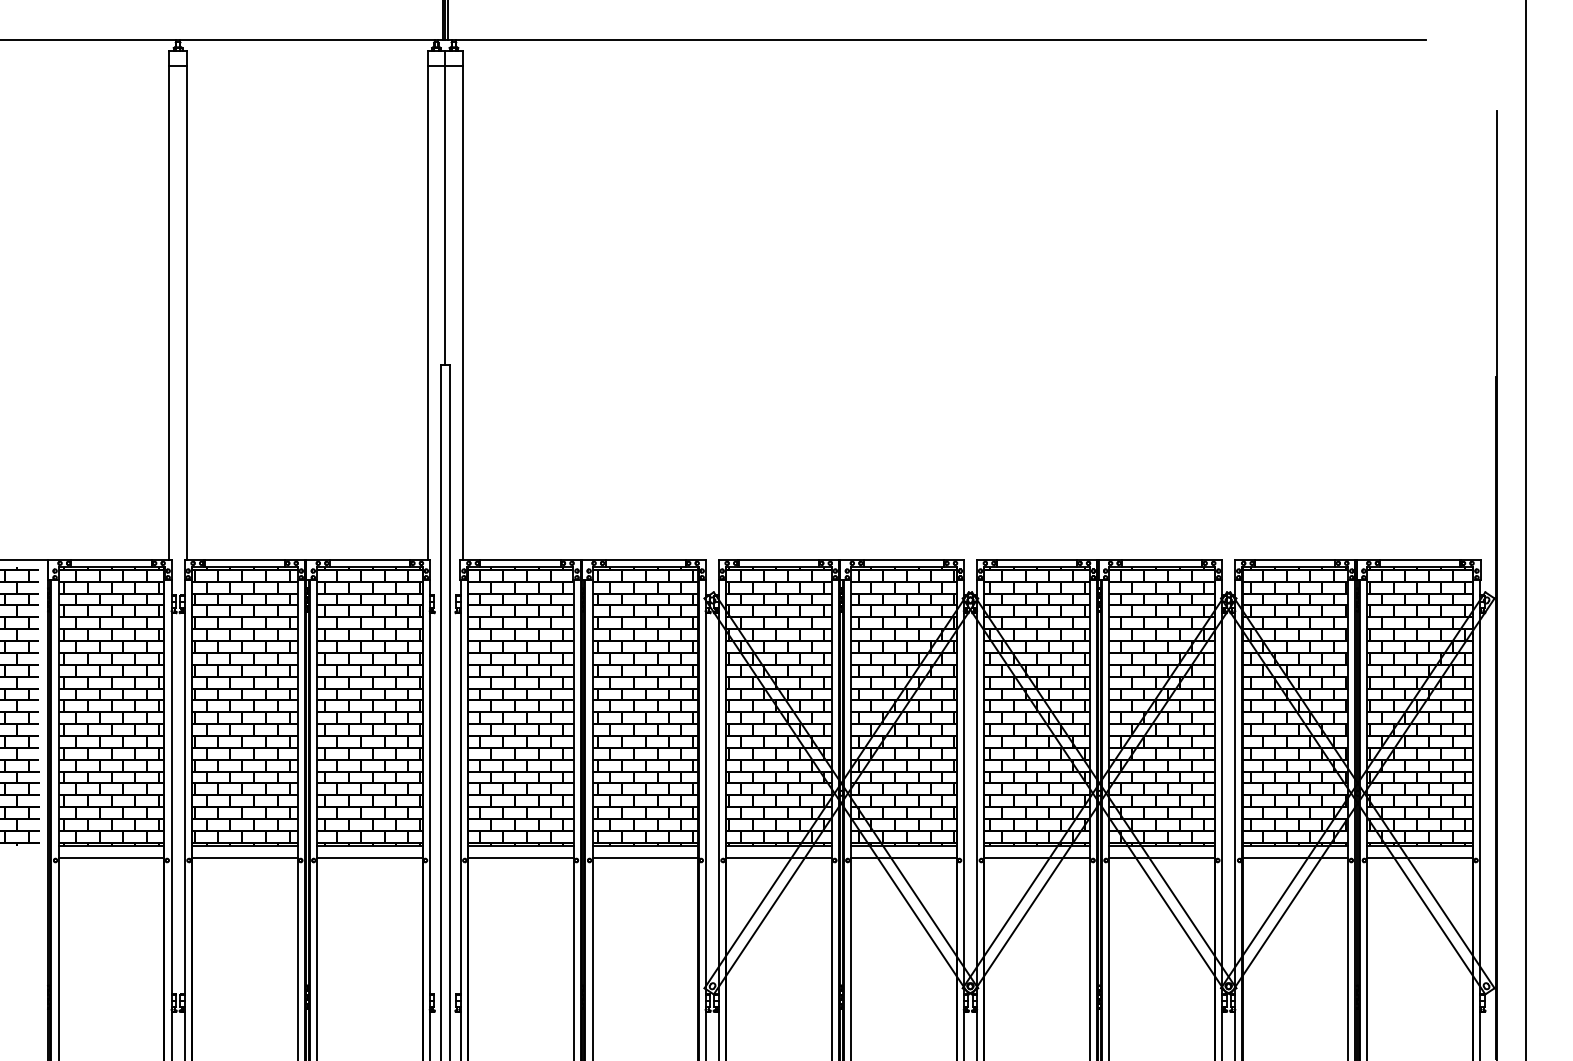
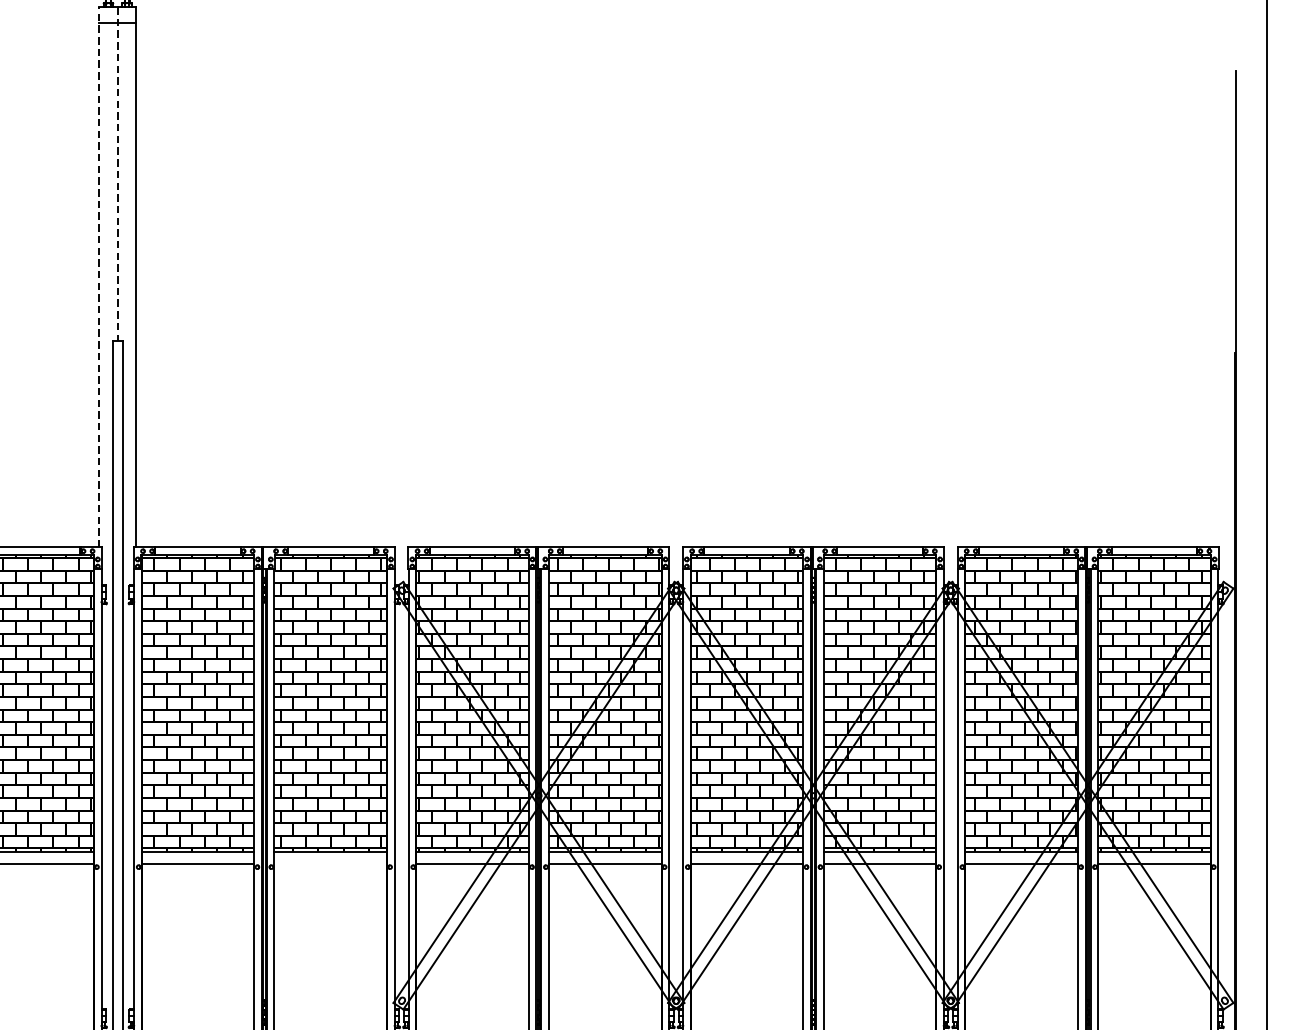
line: (445, 208) -> (118, 174), solid -> dashed
line: (427, 305) -> (99, 277), solid -> dashed
line: (645, 857) -> (330, 863), removed

